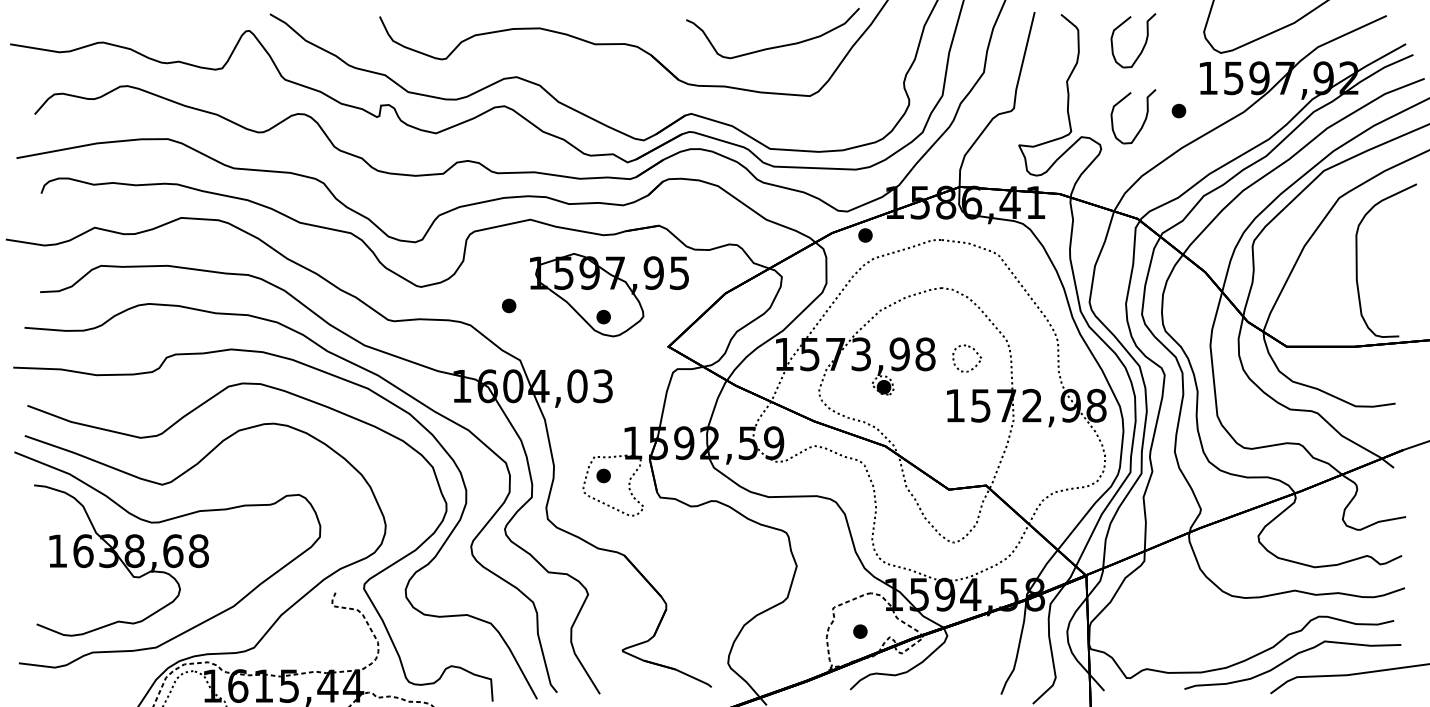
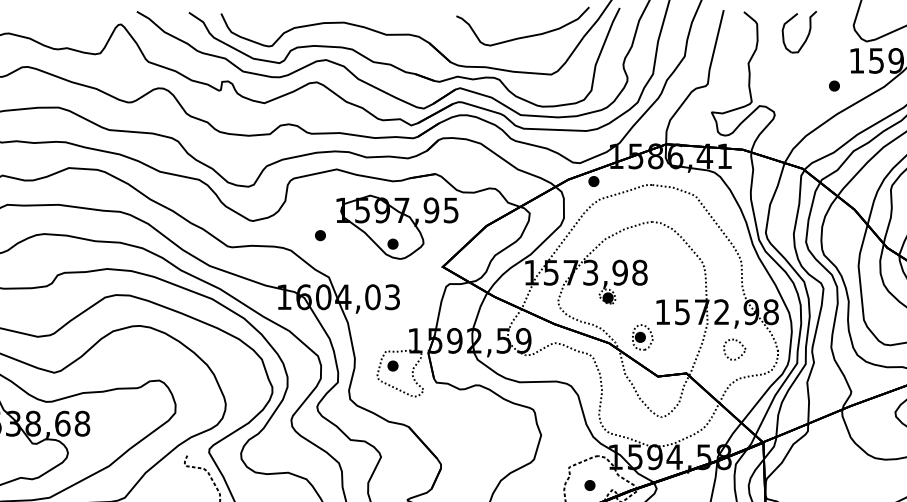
part: (611, 87) -> (399, 67), added
part: (1143, 121) -> (807, 94), removed
part: (973, 350) -> (739, 343), moved
part: (929, 438) -> (643, 337), added

